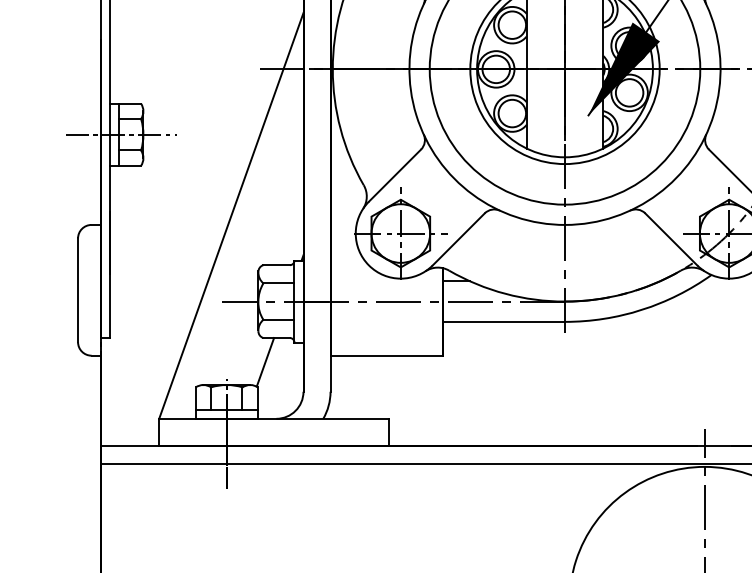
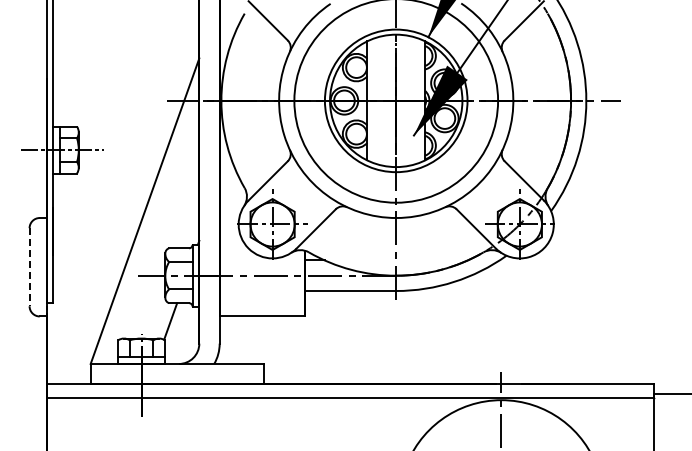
line: (77, 290) -> (29, 267), solid -> dashed

